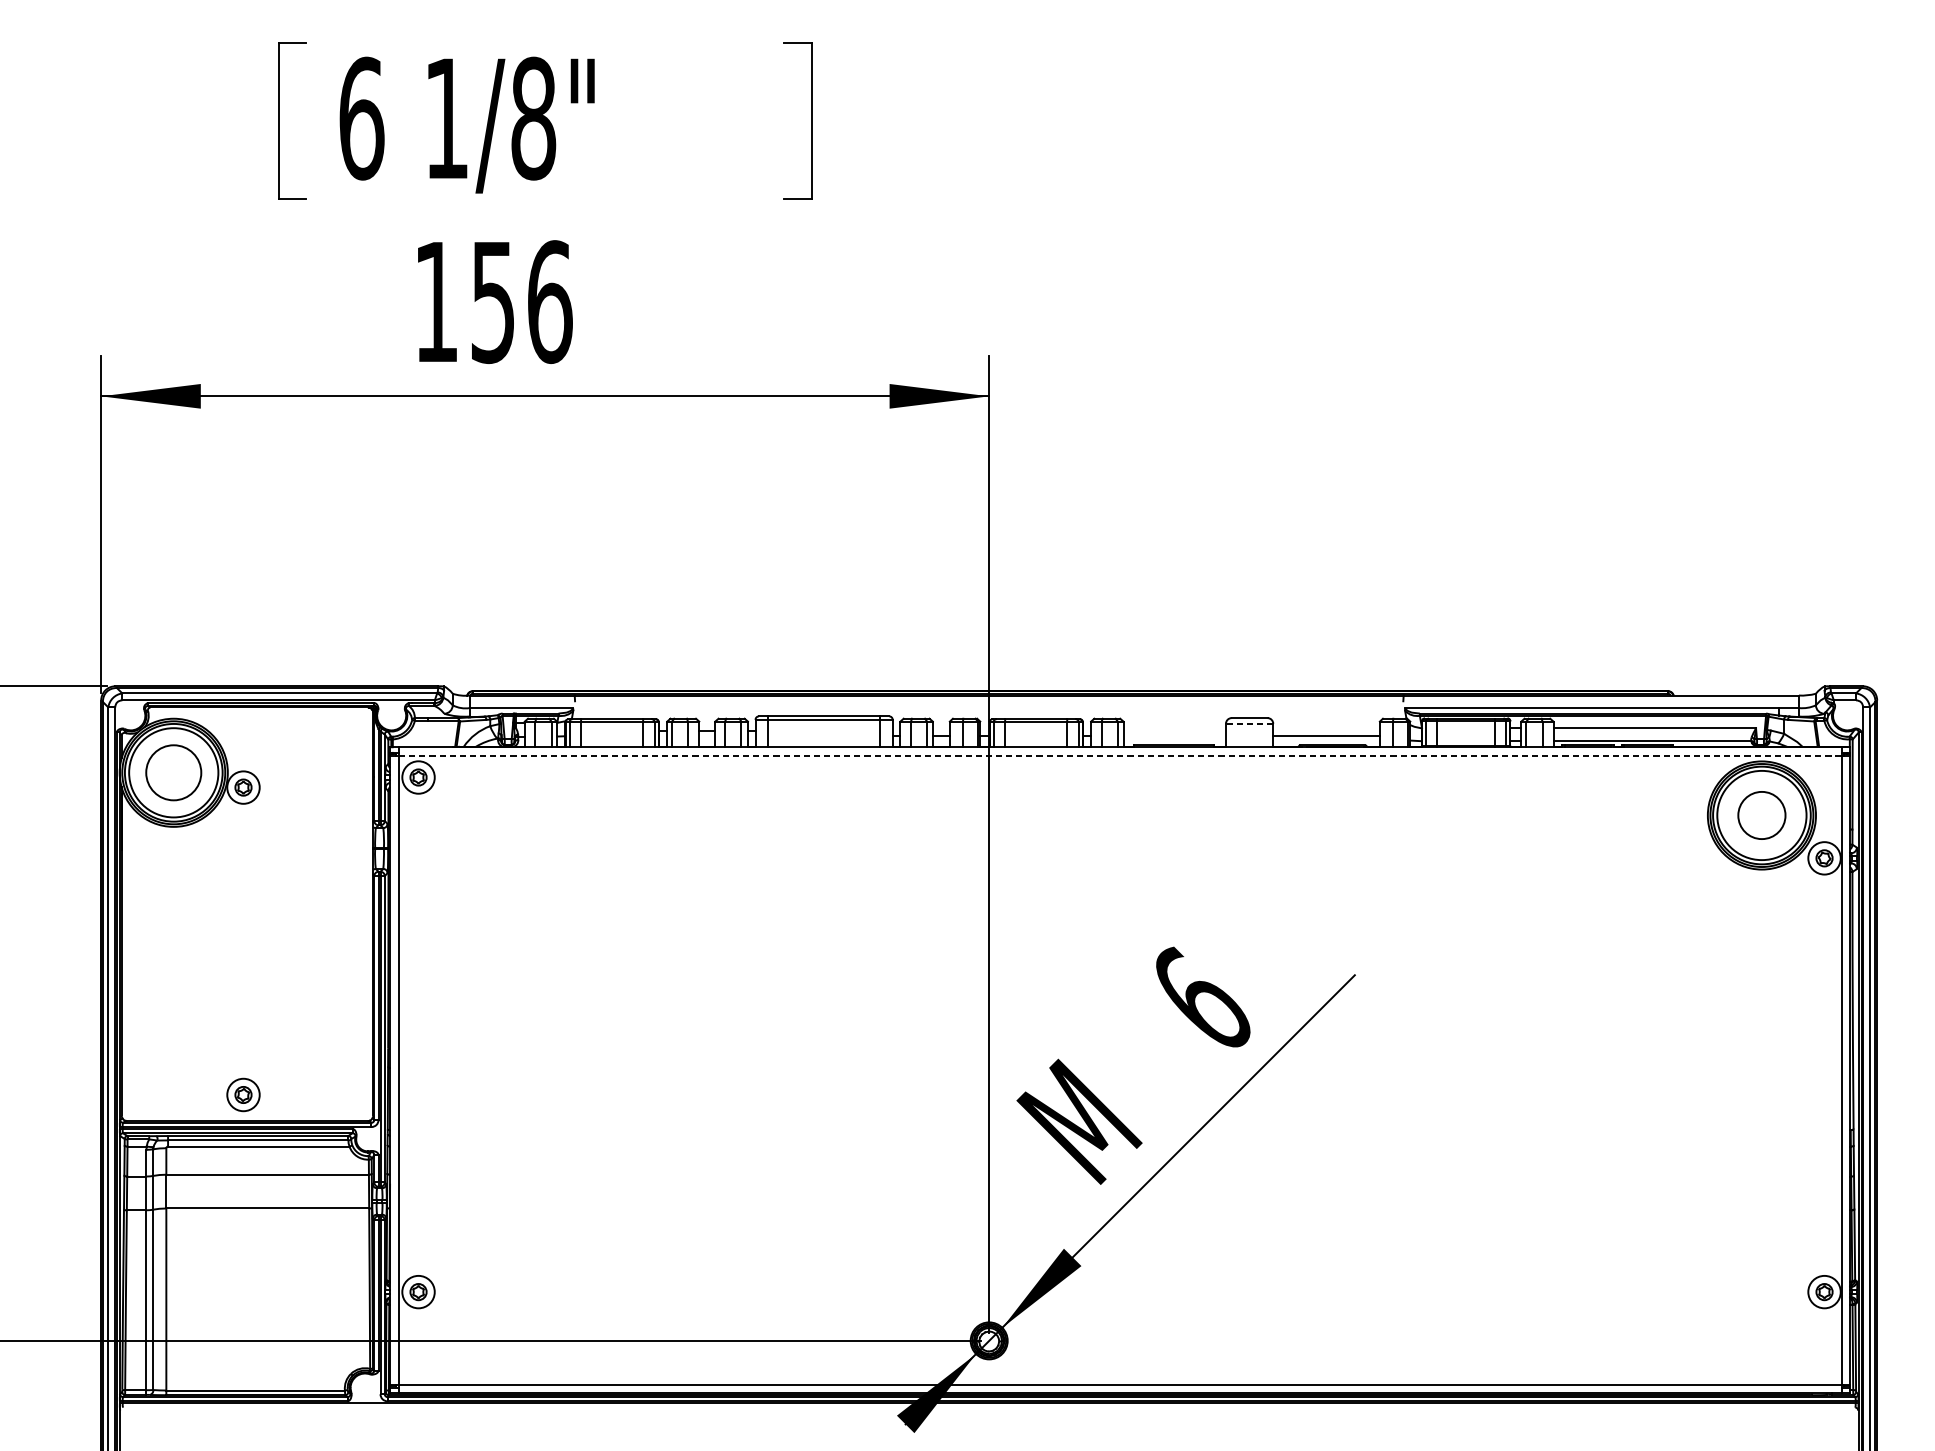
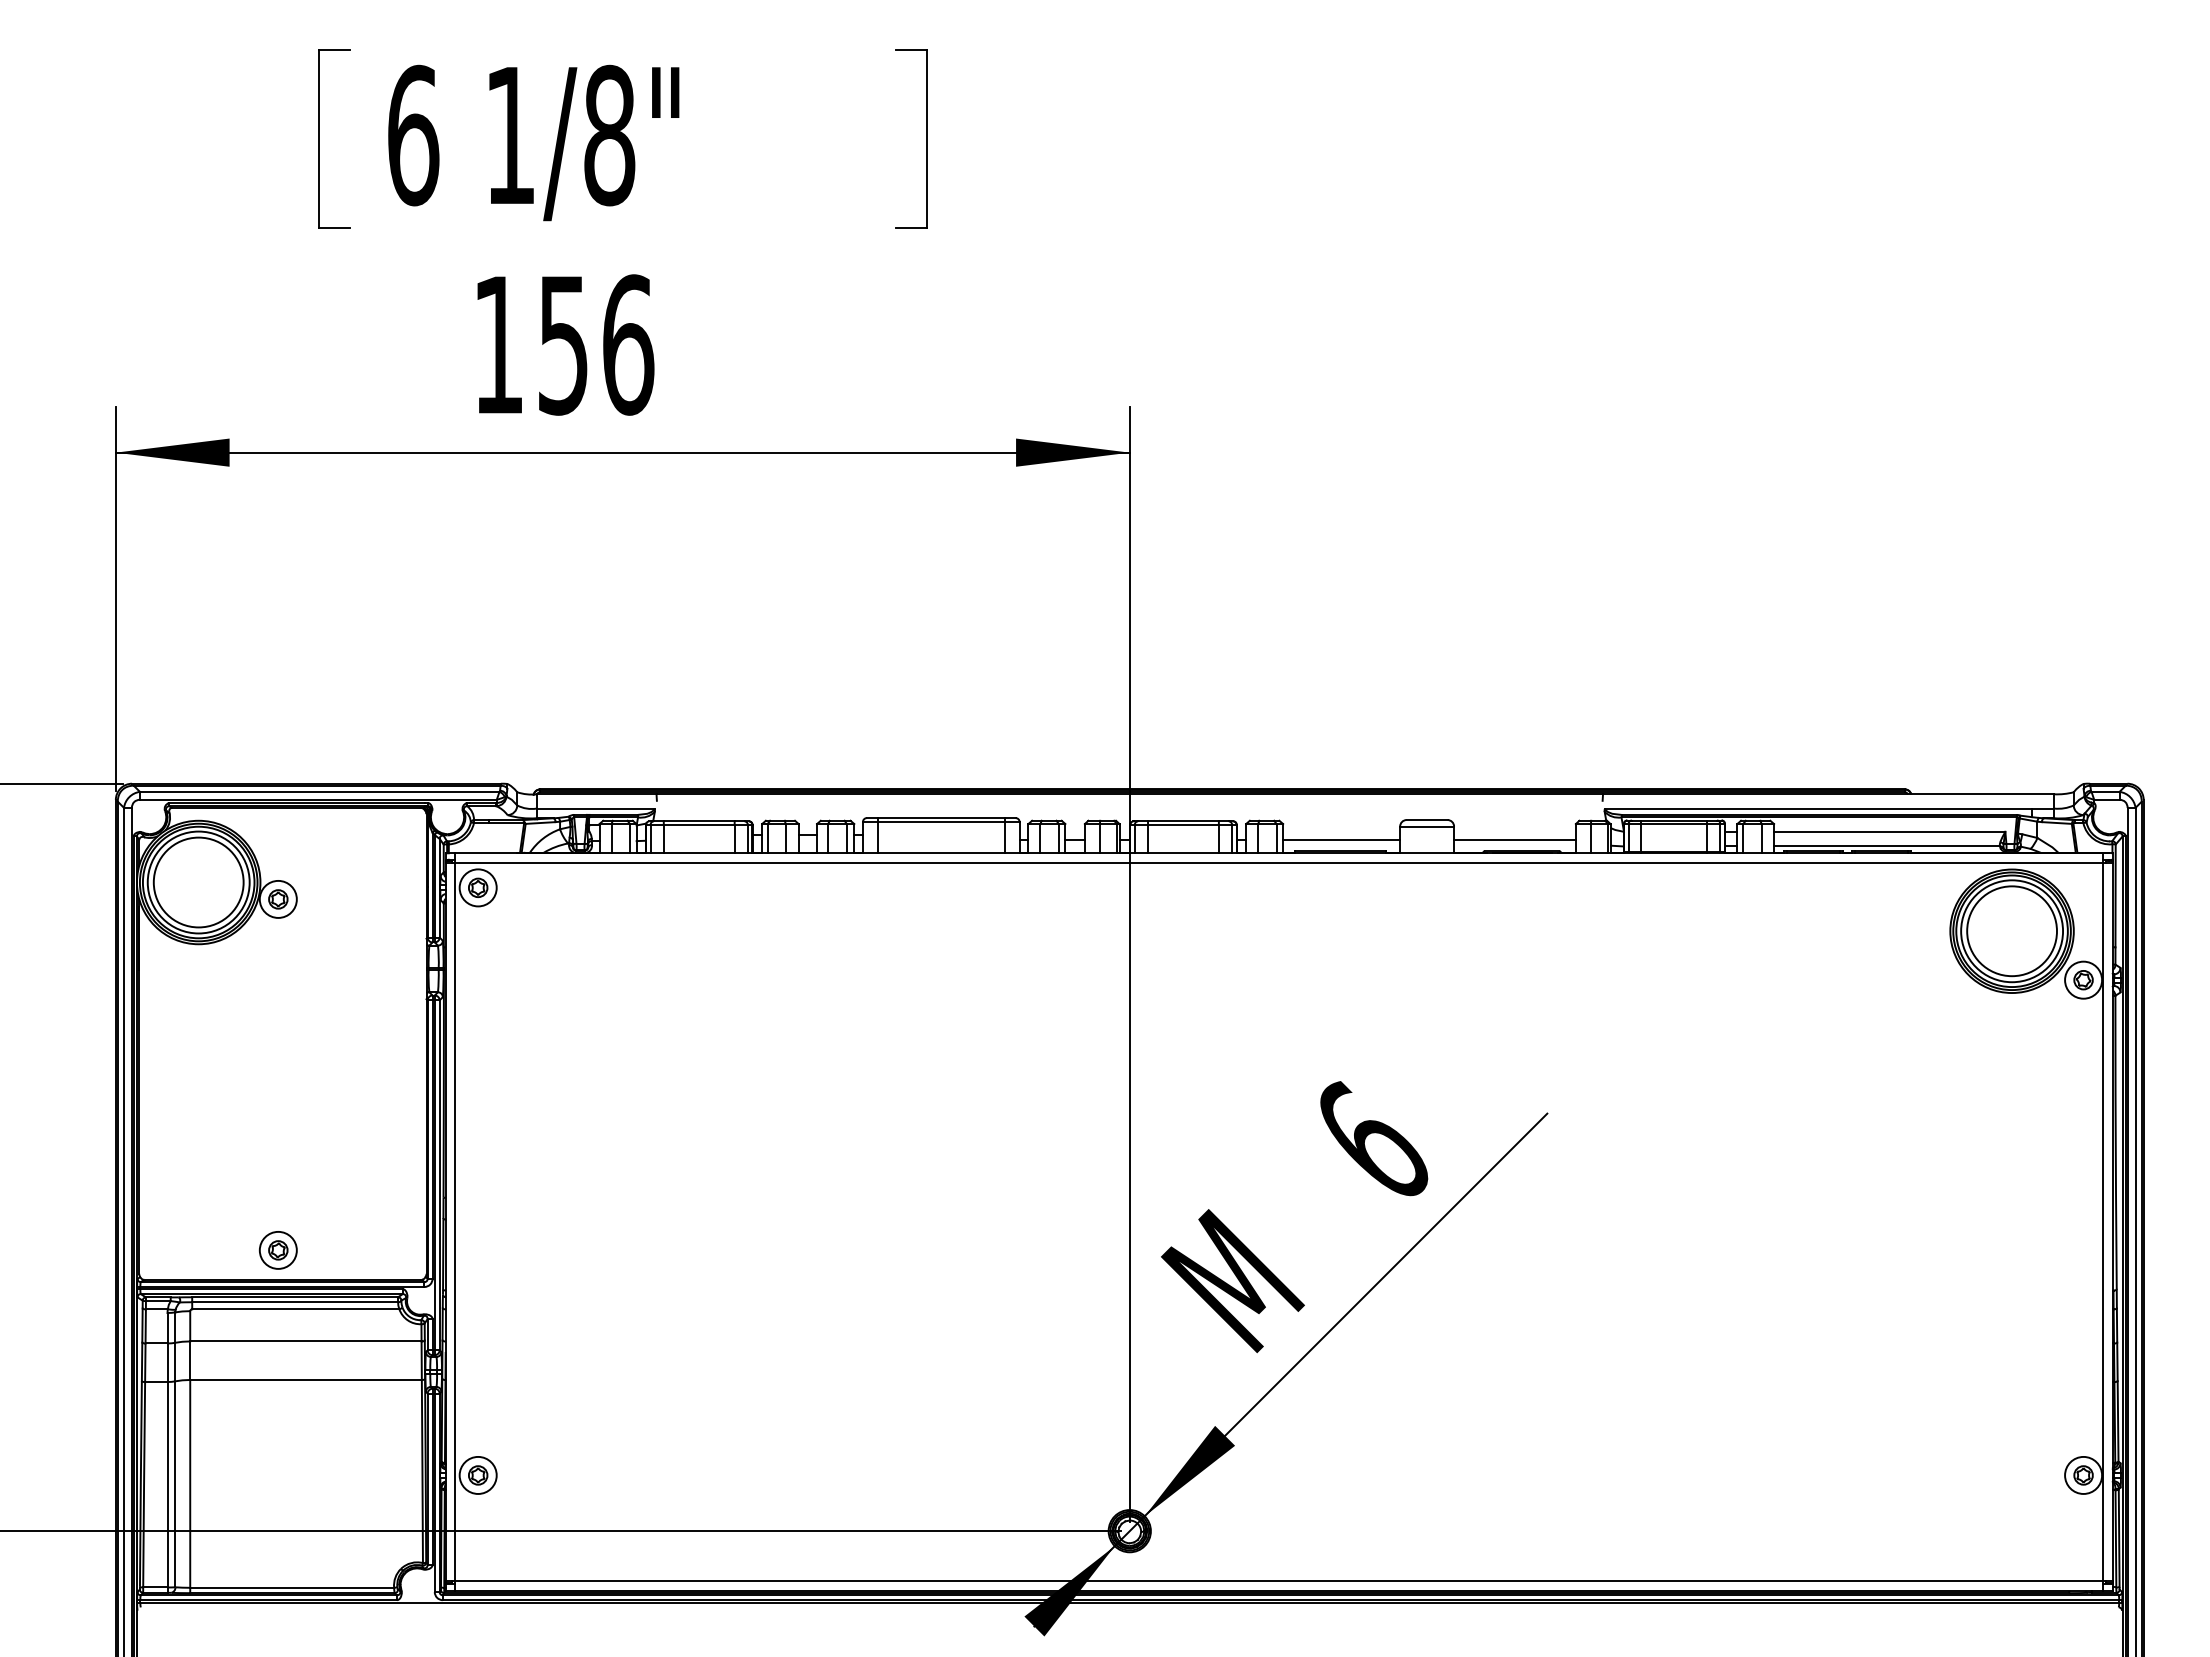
line: (1249, 723) -> (1427, 826), dashed -> solid
line: (1174, 736) -> (1341, 840), added
line: (1120, 756) -> (1279, 863), dashed -> solid
circle: (173, 772) -> (198, 882), size x1.43
circle: (1762, 815) -> (2012, 931), size x1.67

